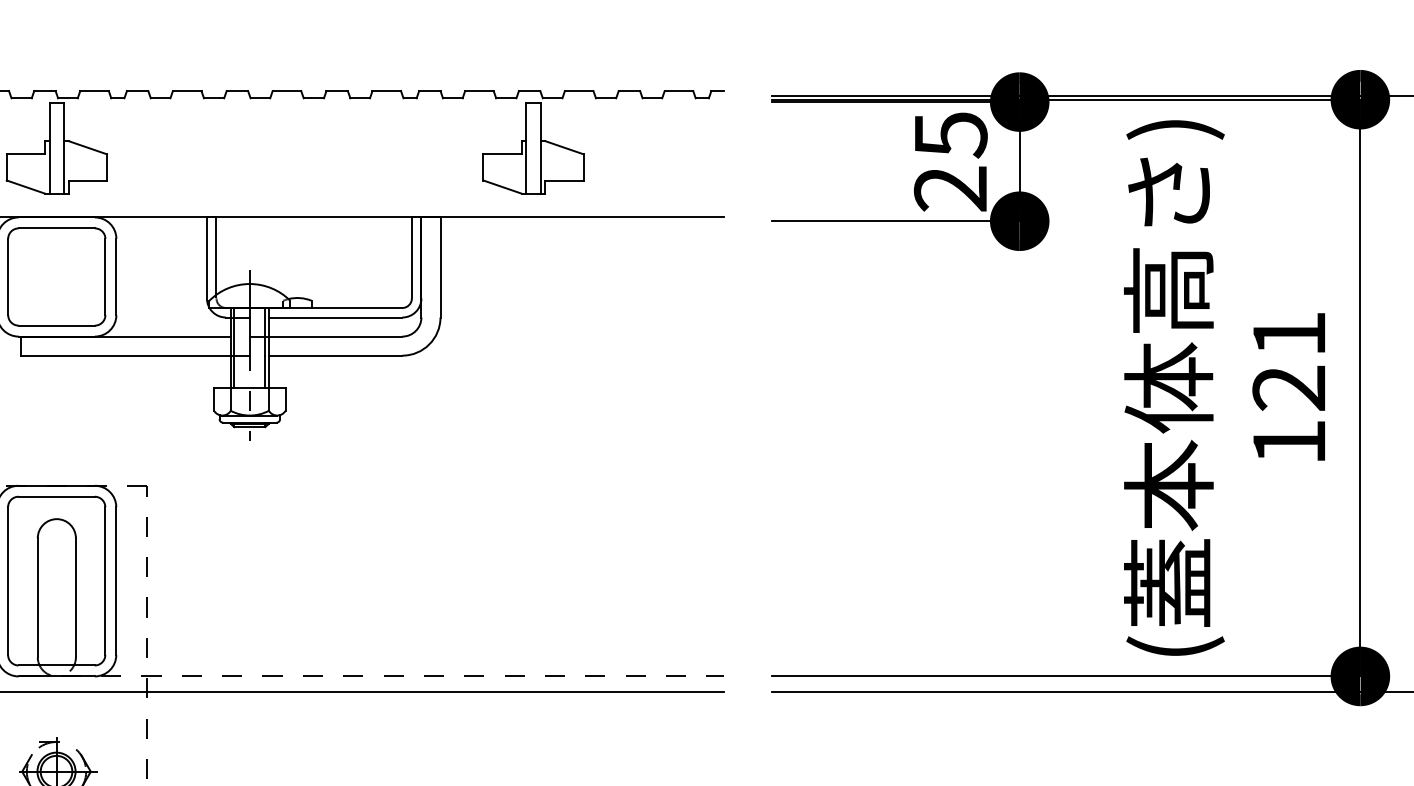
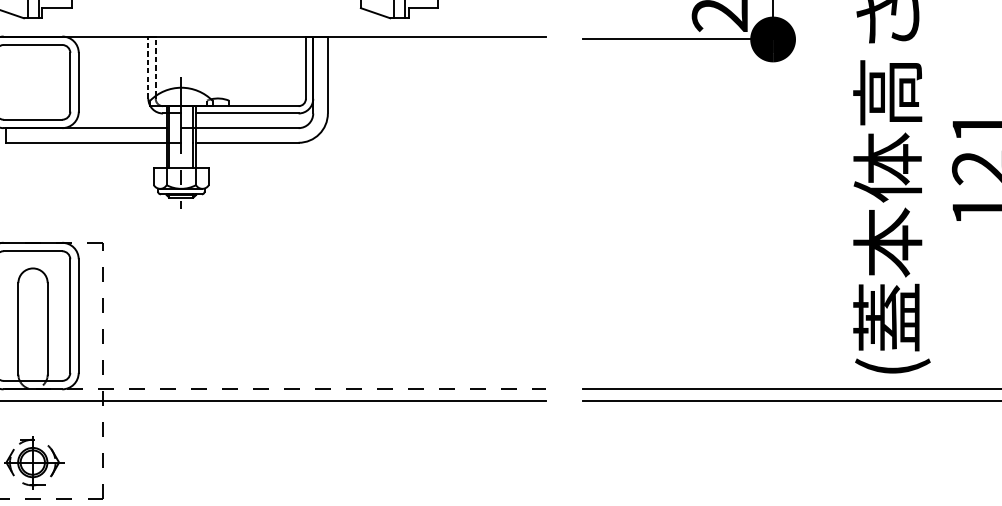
line: (216, 256) -> (155, 66), solid -> dashed
line: (206, 257) -> (148, 67), solid -> dashed

